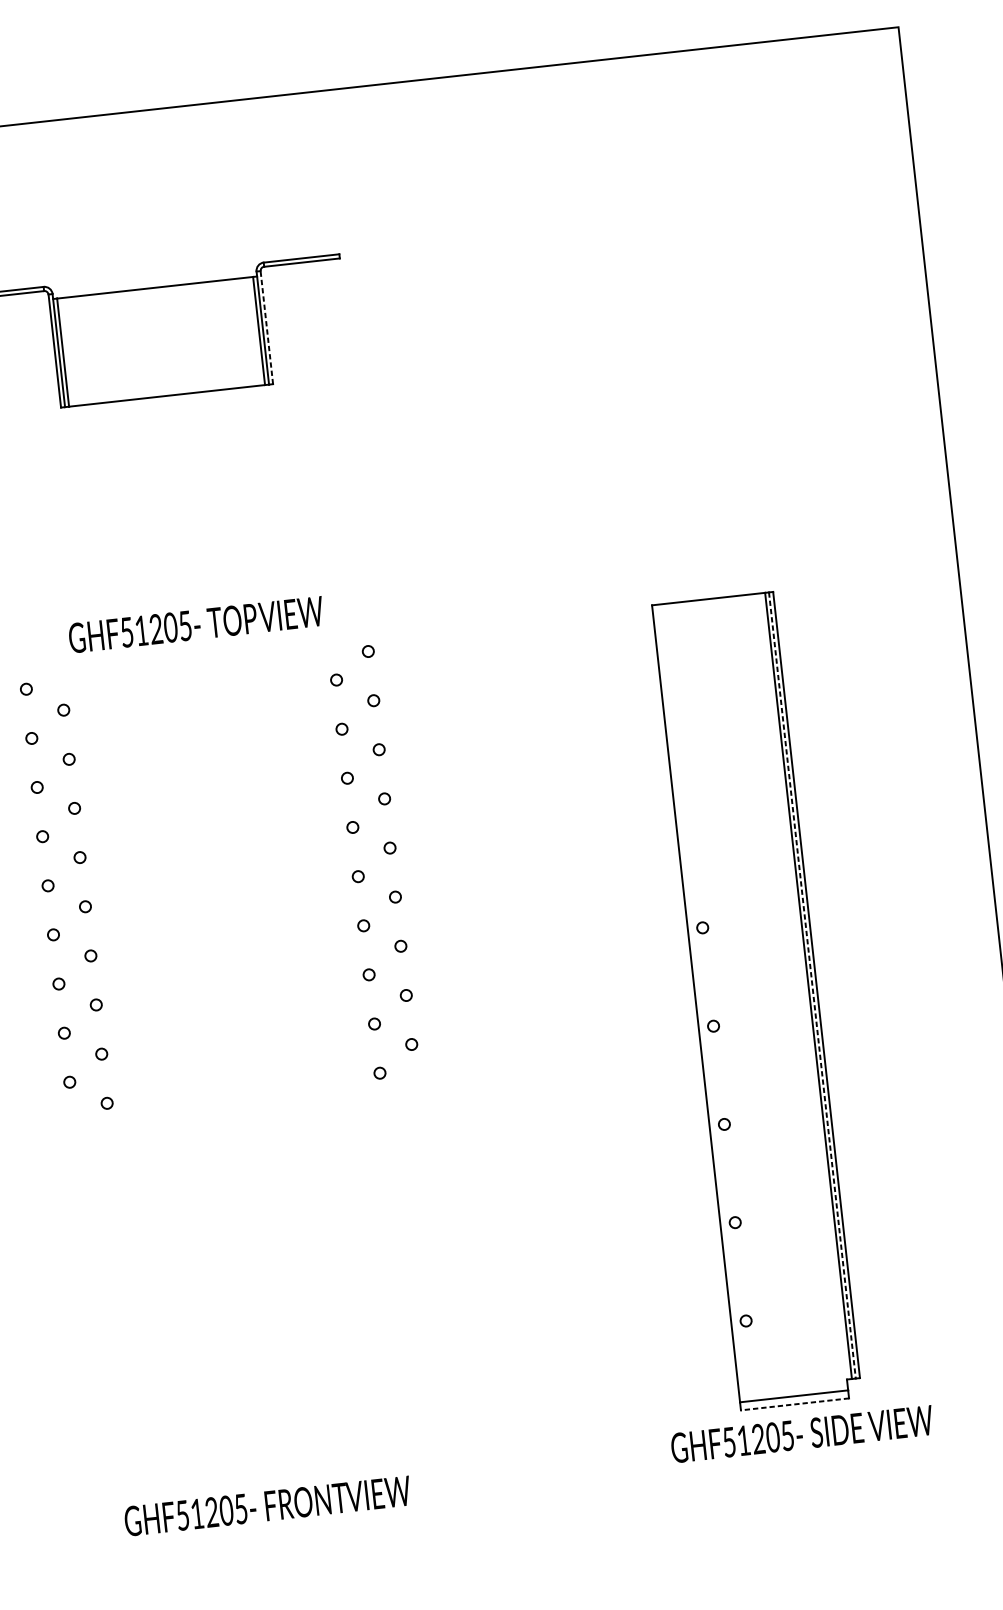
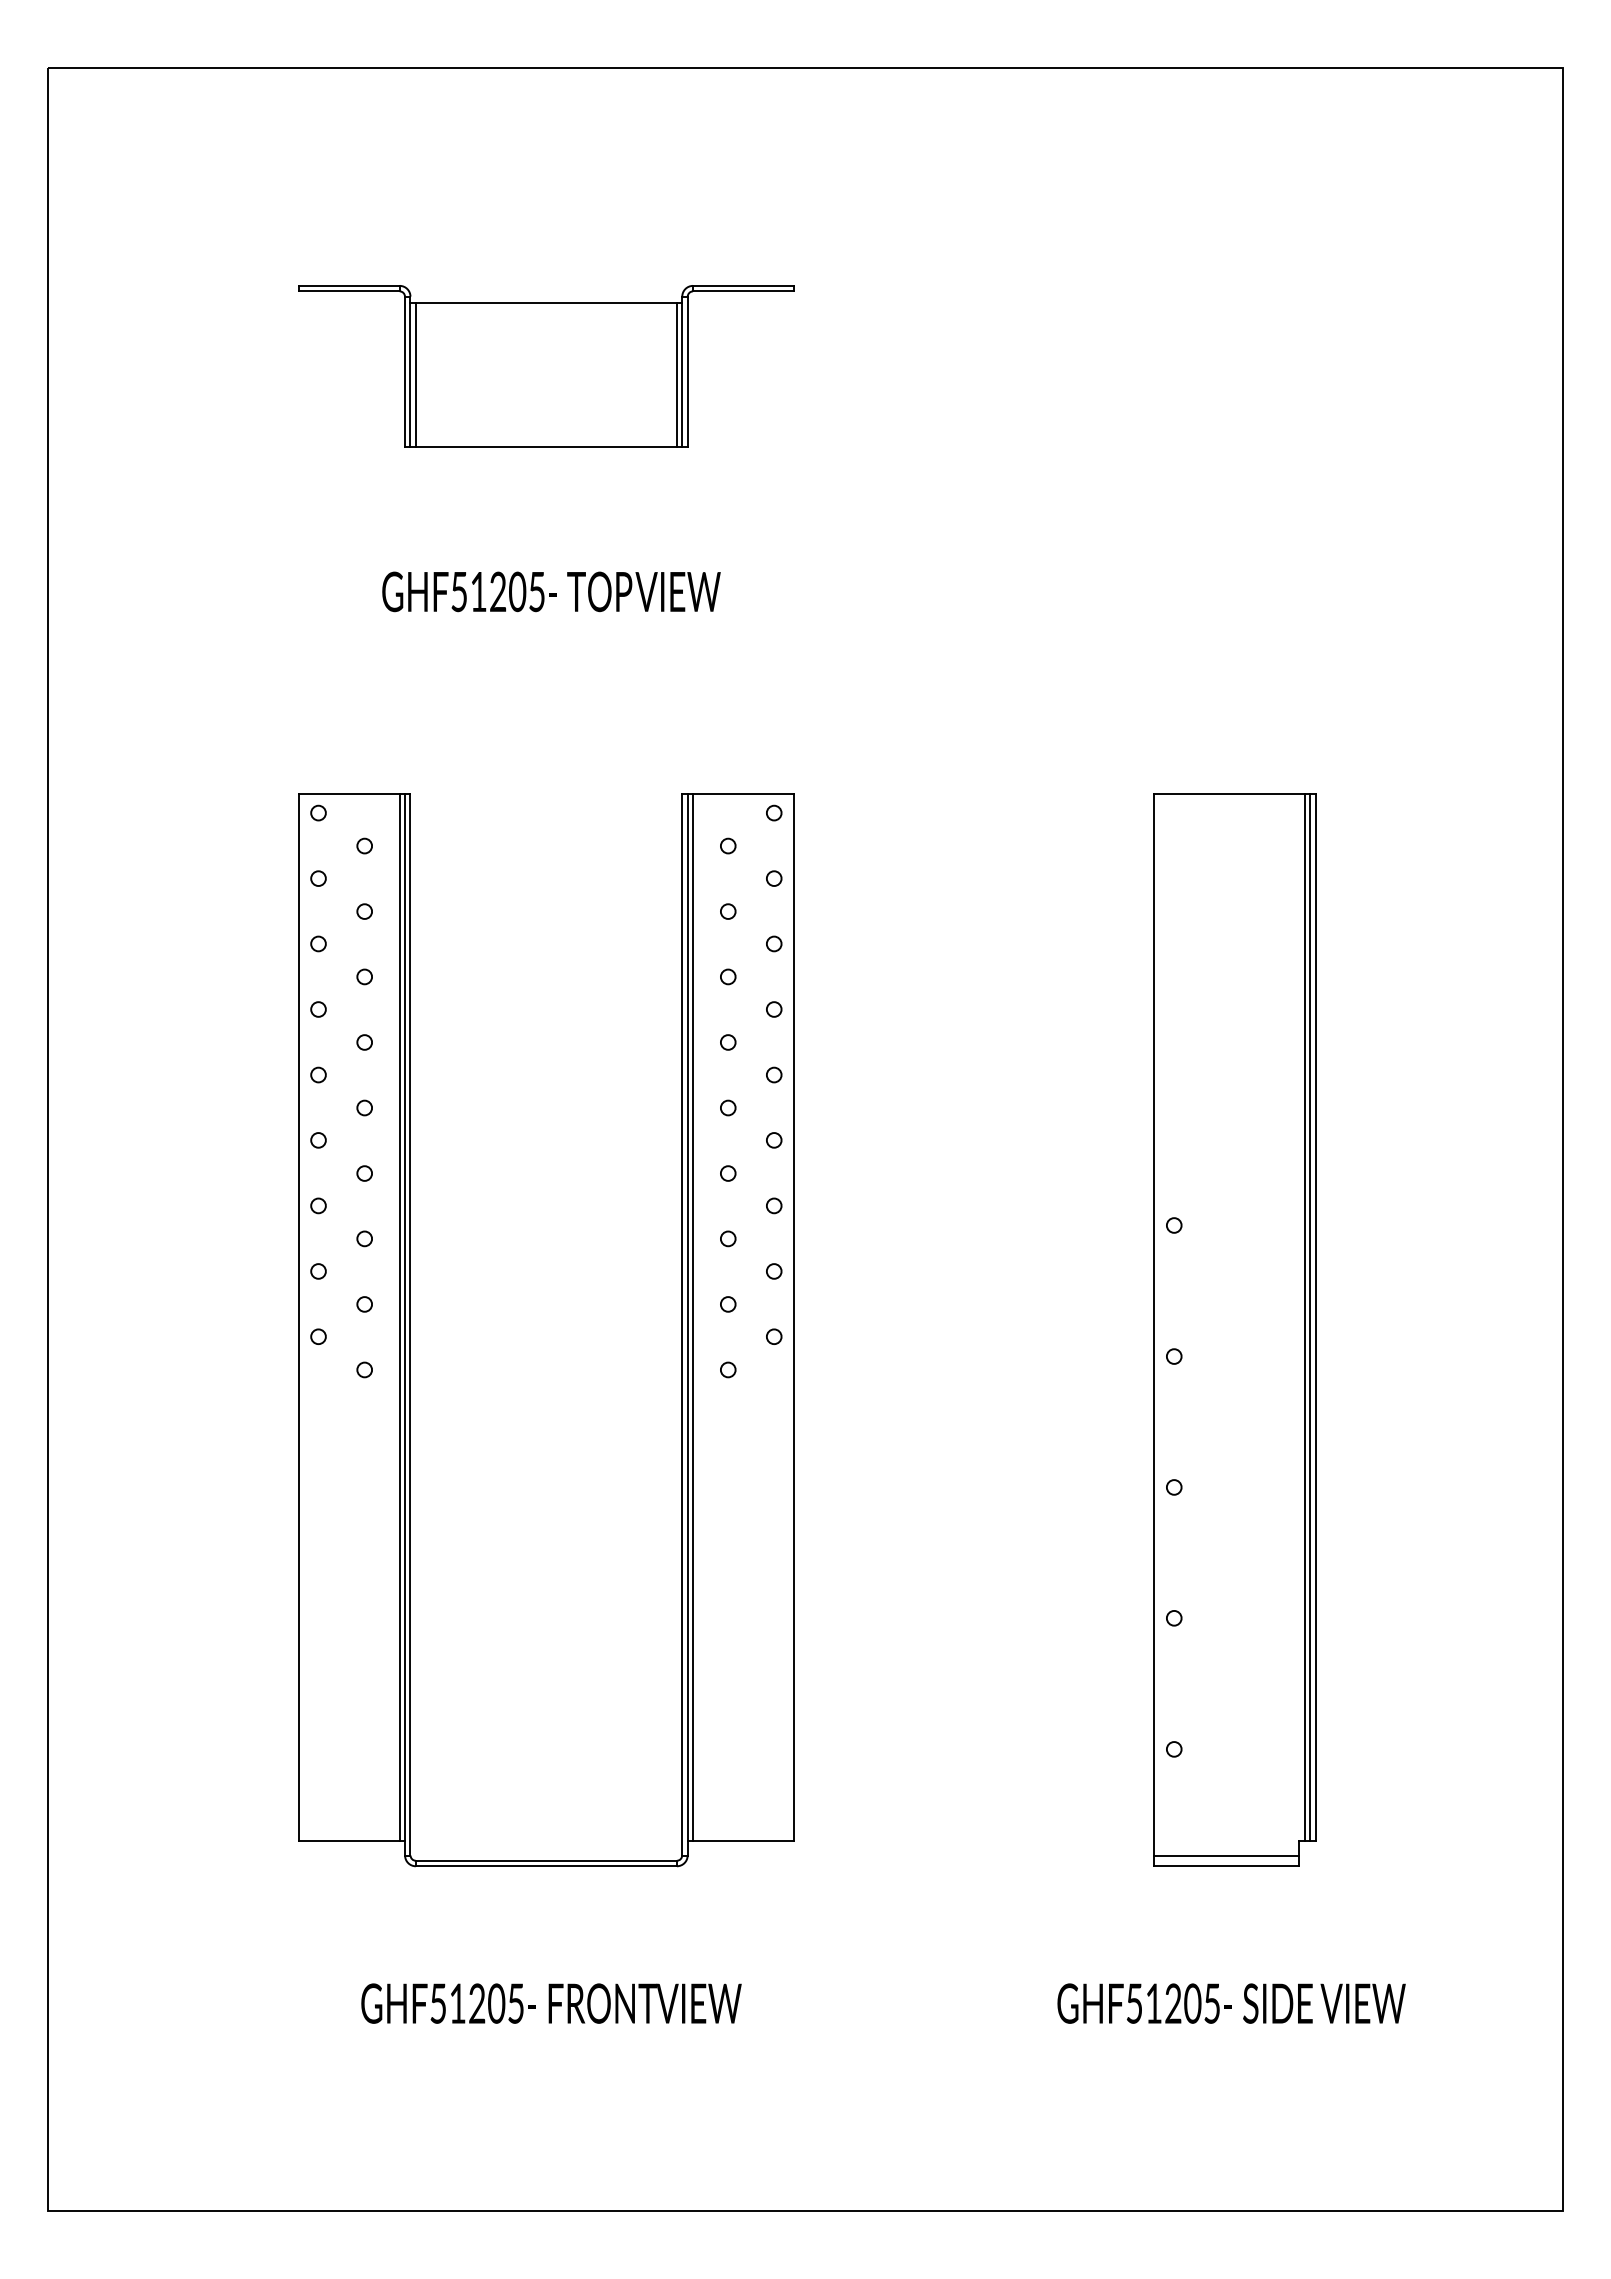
line: (266, 327) -> (687, 371), dashed -> solid
text: (196, 624) -> (551, 591), moved
line: (812, 985) -> (1310, 1317), dashed -> solid
part: (341, 1047) -> (681, 1330), added
line: (794, 1404) -> (1225, 1866), dashed -> solid
text: (802, 1434) -> (1231, 2003), moved
text: (267, 1506) -> (551, 2003), moved

